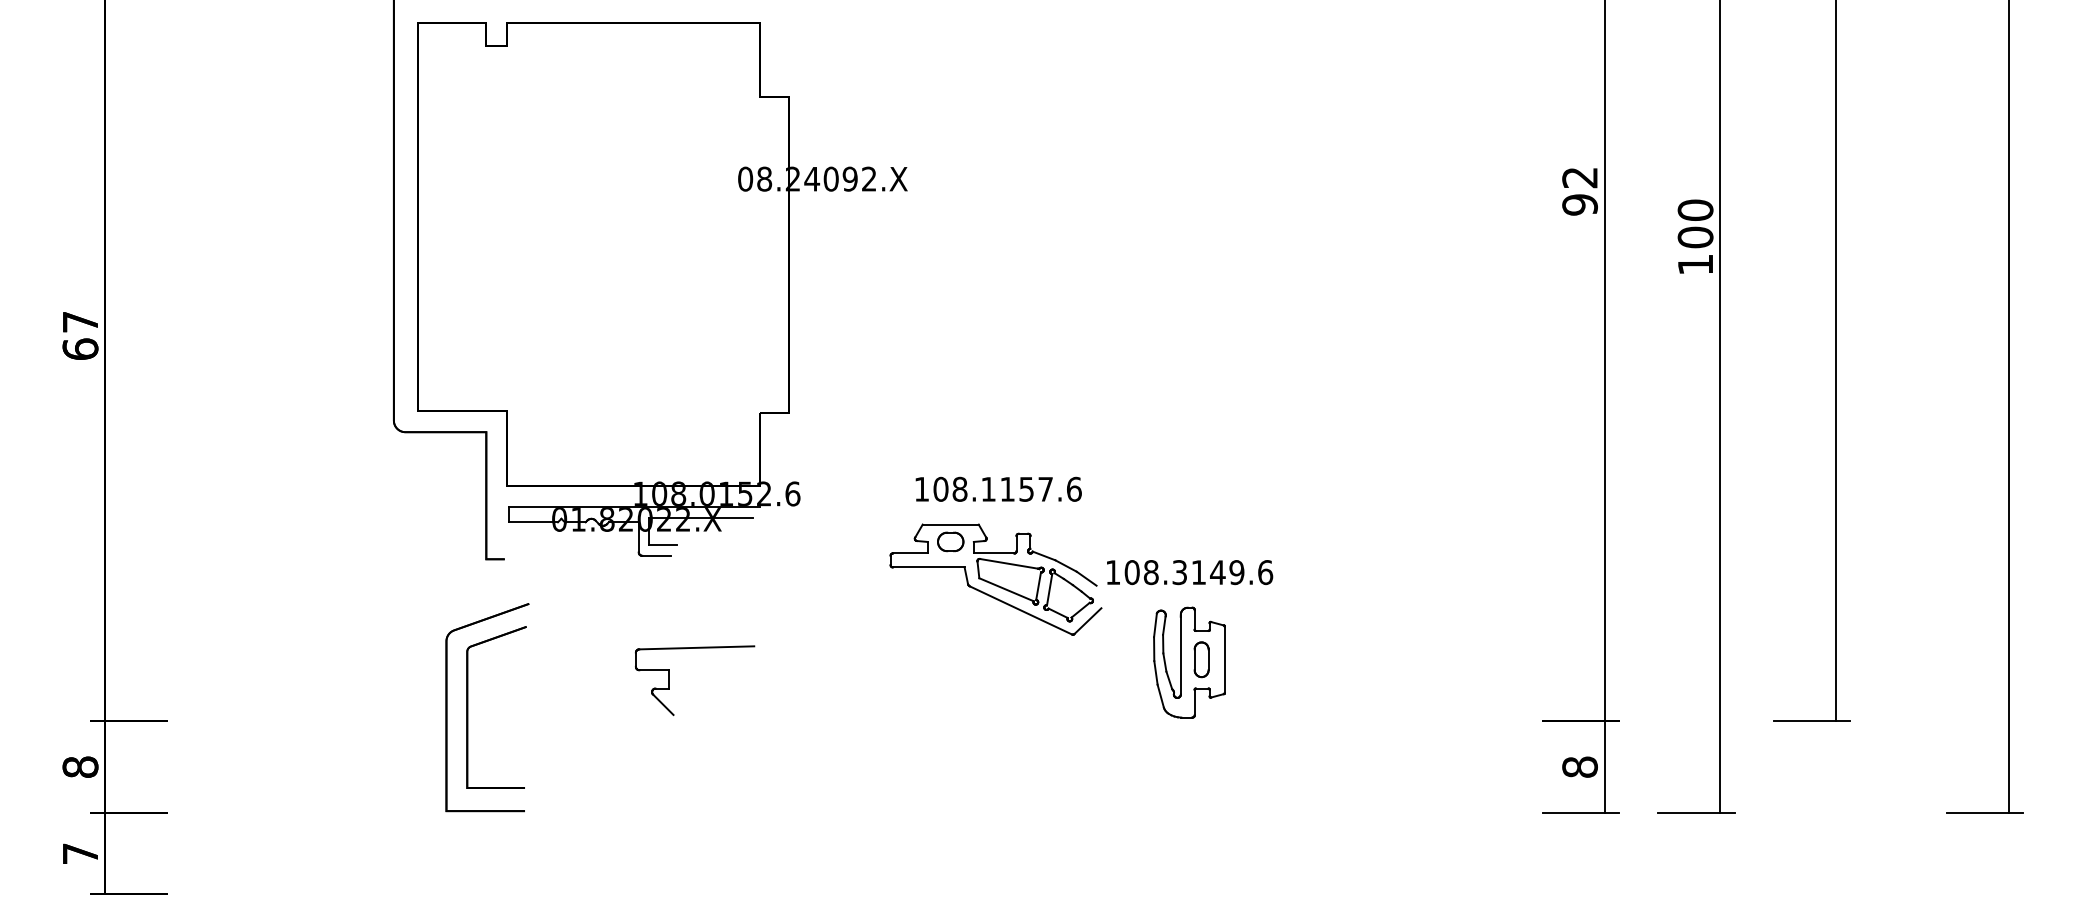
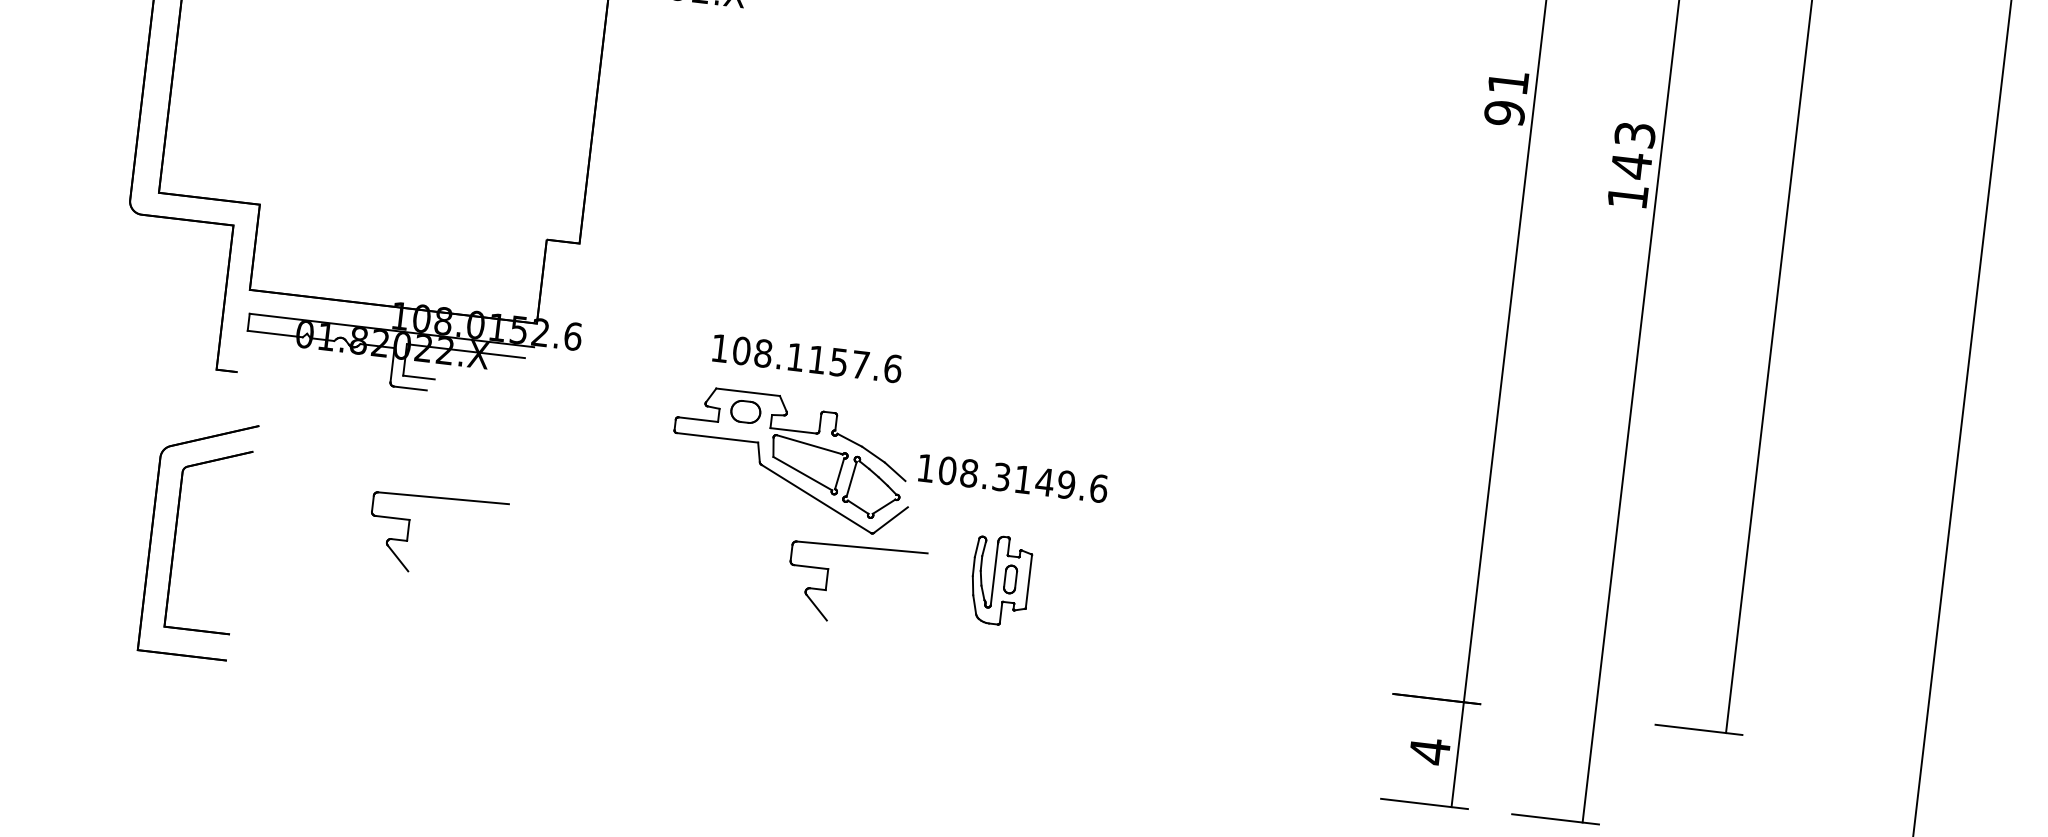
text: (1579, 178) -> (1507, 83), 92 -> 91
text: (1695, 223) -> (1633, 149), 100 -> 143
part: (1189, 662) -> (1000, 580), size x0.7
part: (1038, 680) -> (826, 580), added
text: (1579, 767) -> (1429, 751), 8 -> 4

